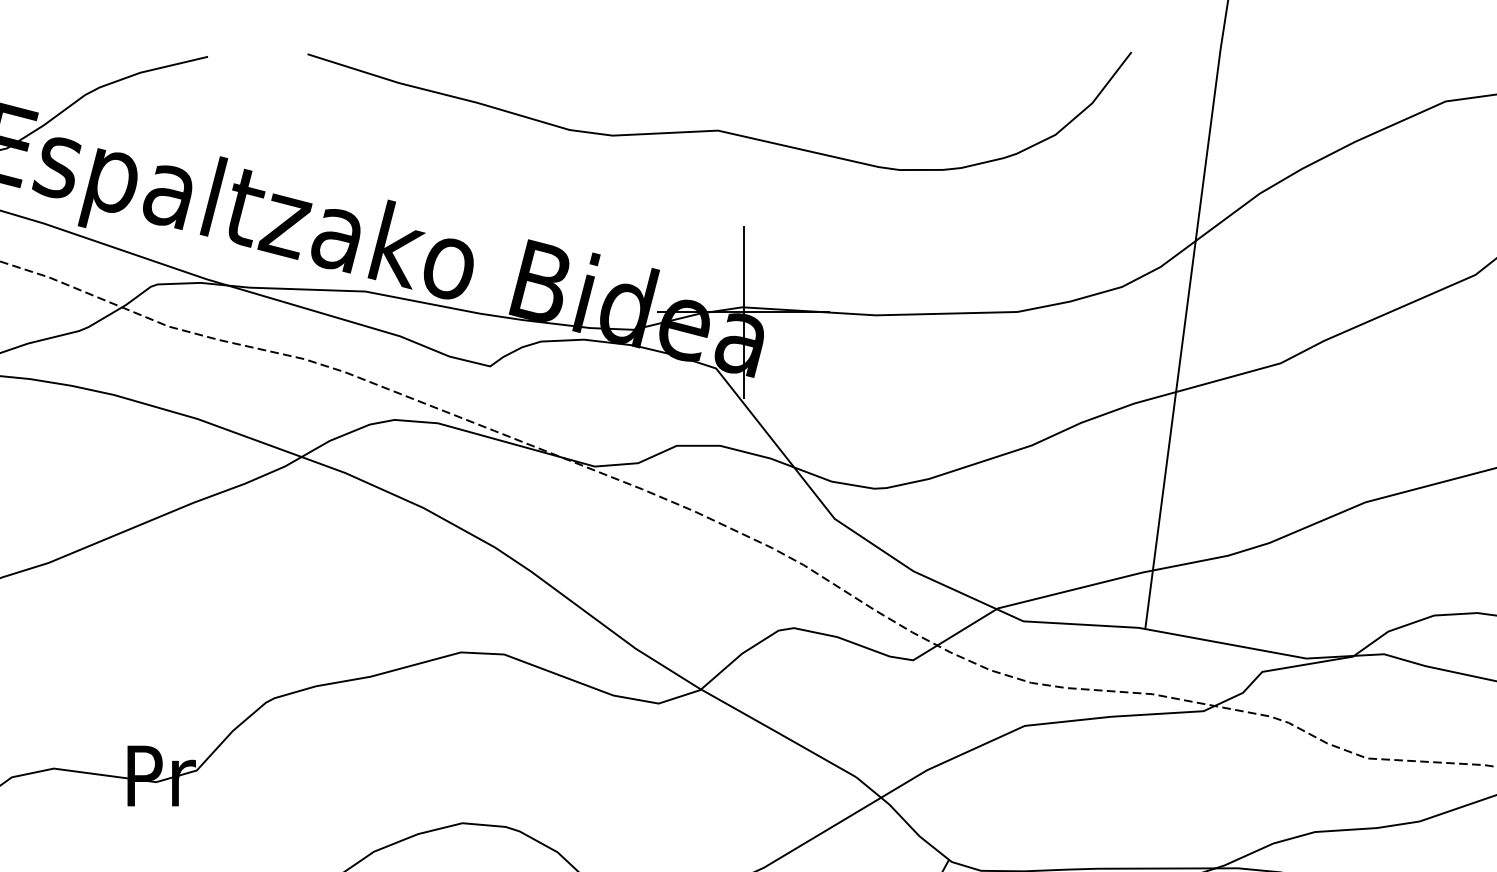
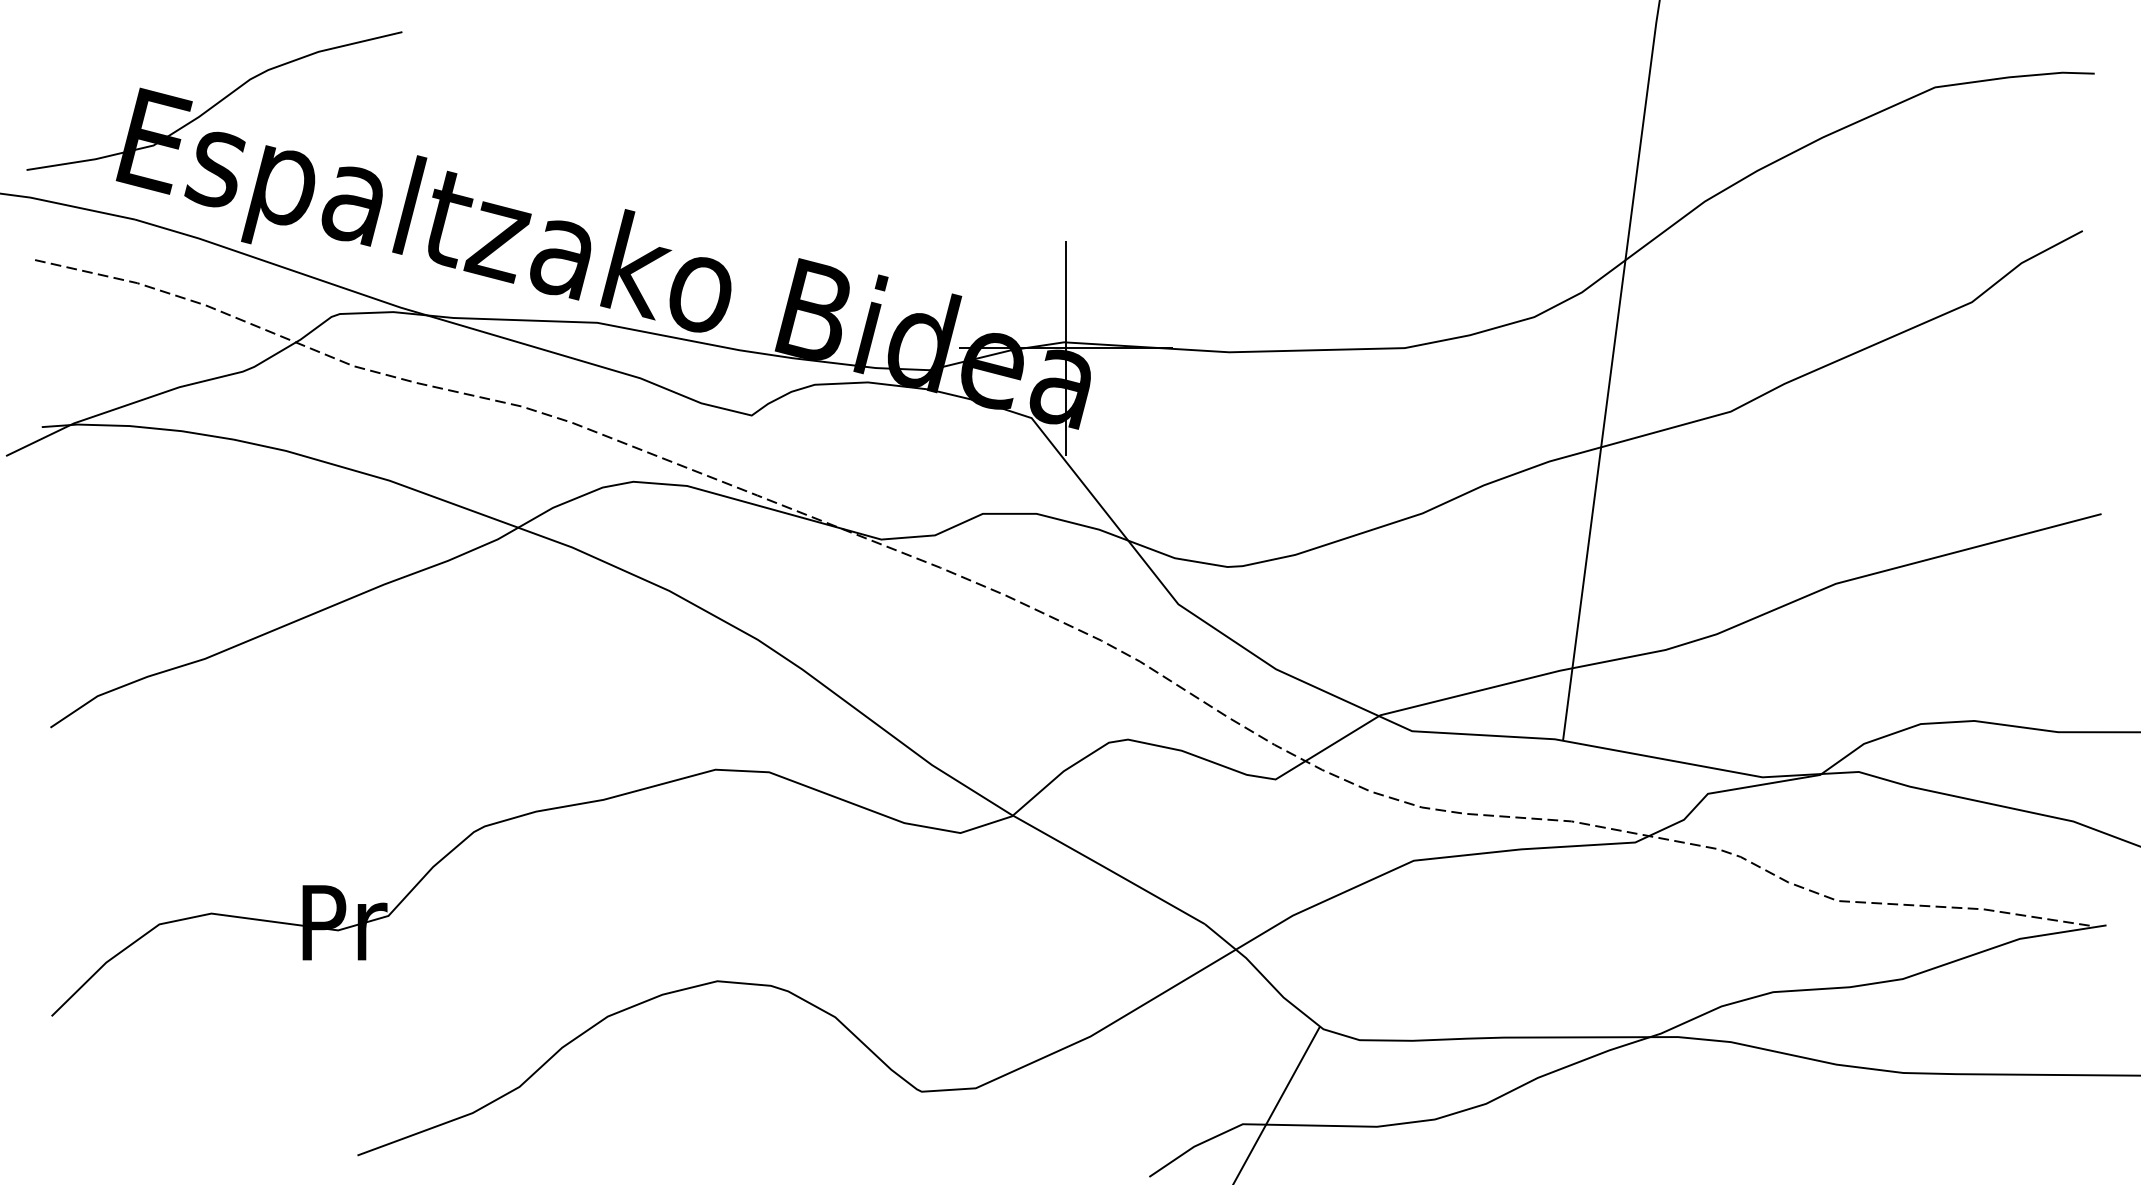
curve: (718, 129) -> (1034, 122), removed

